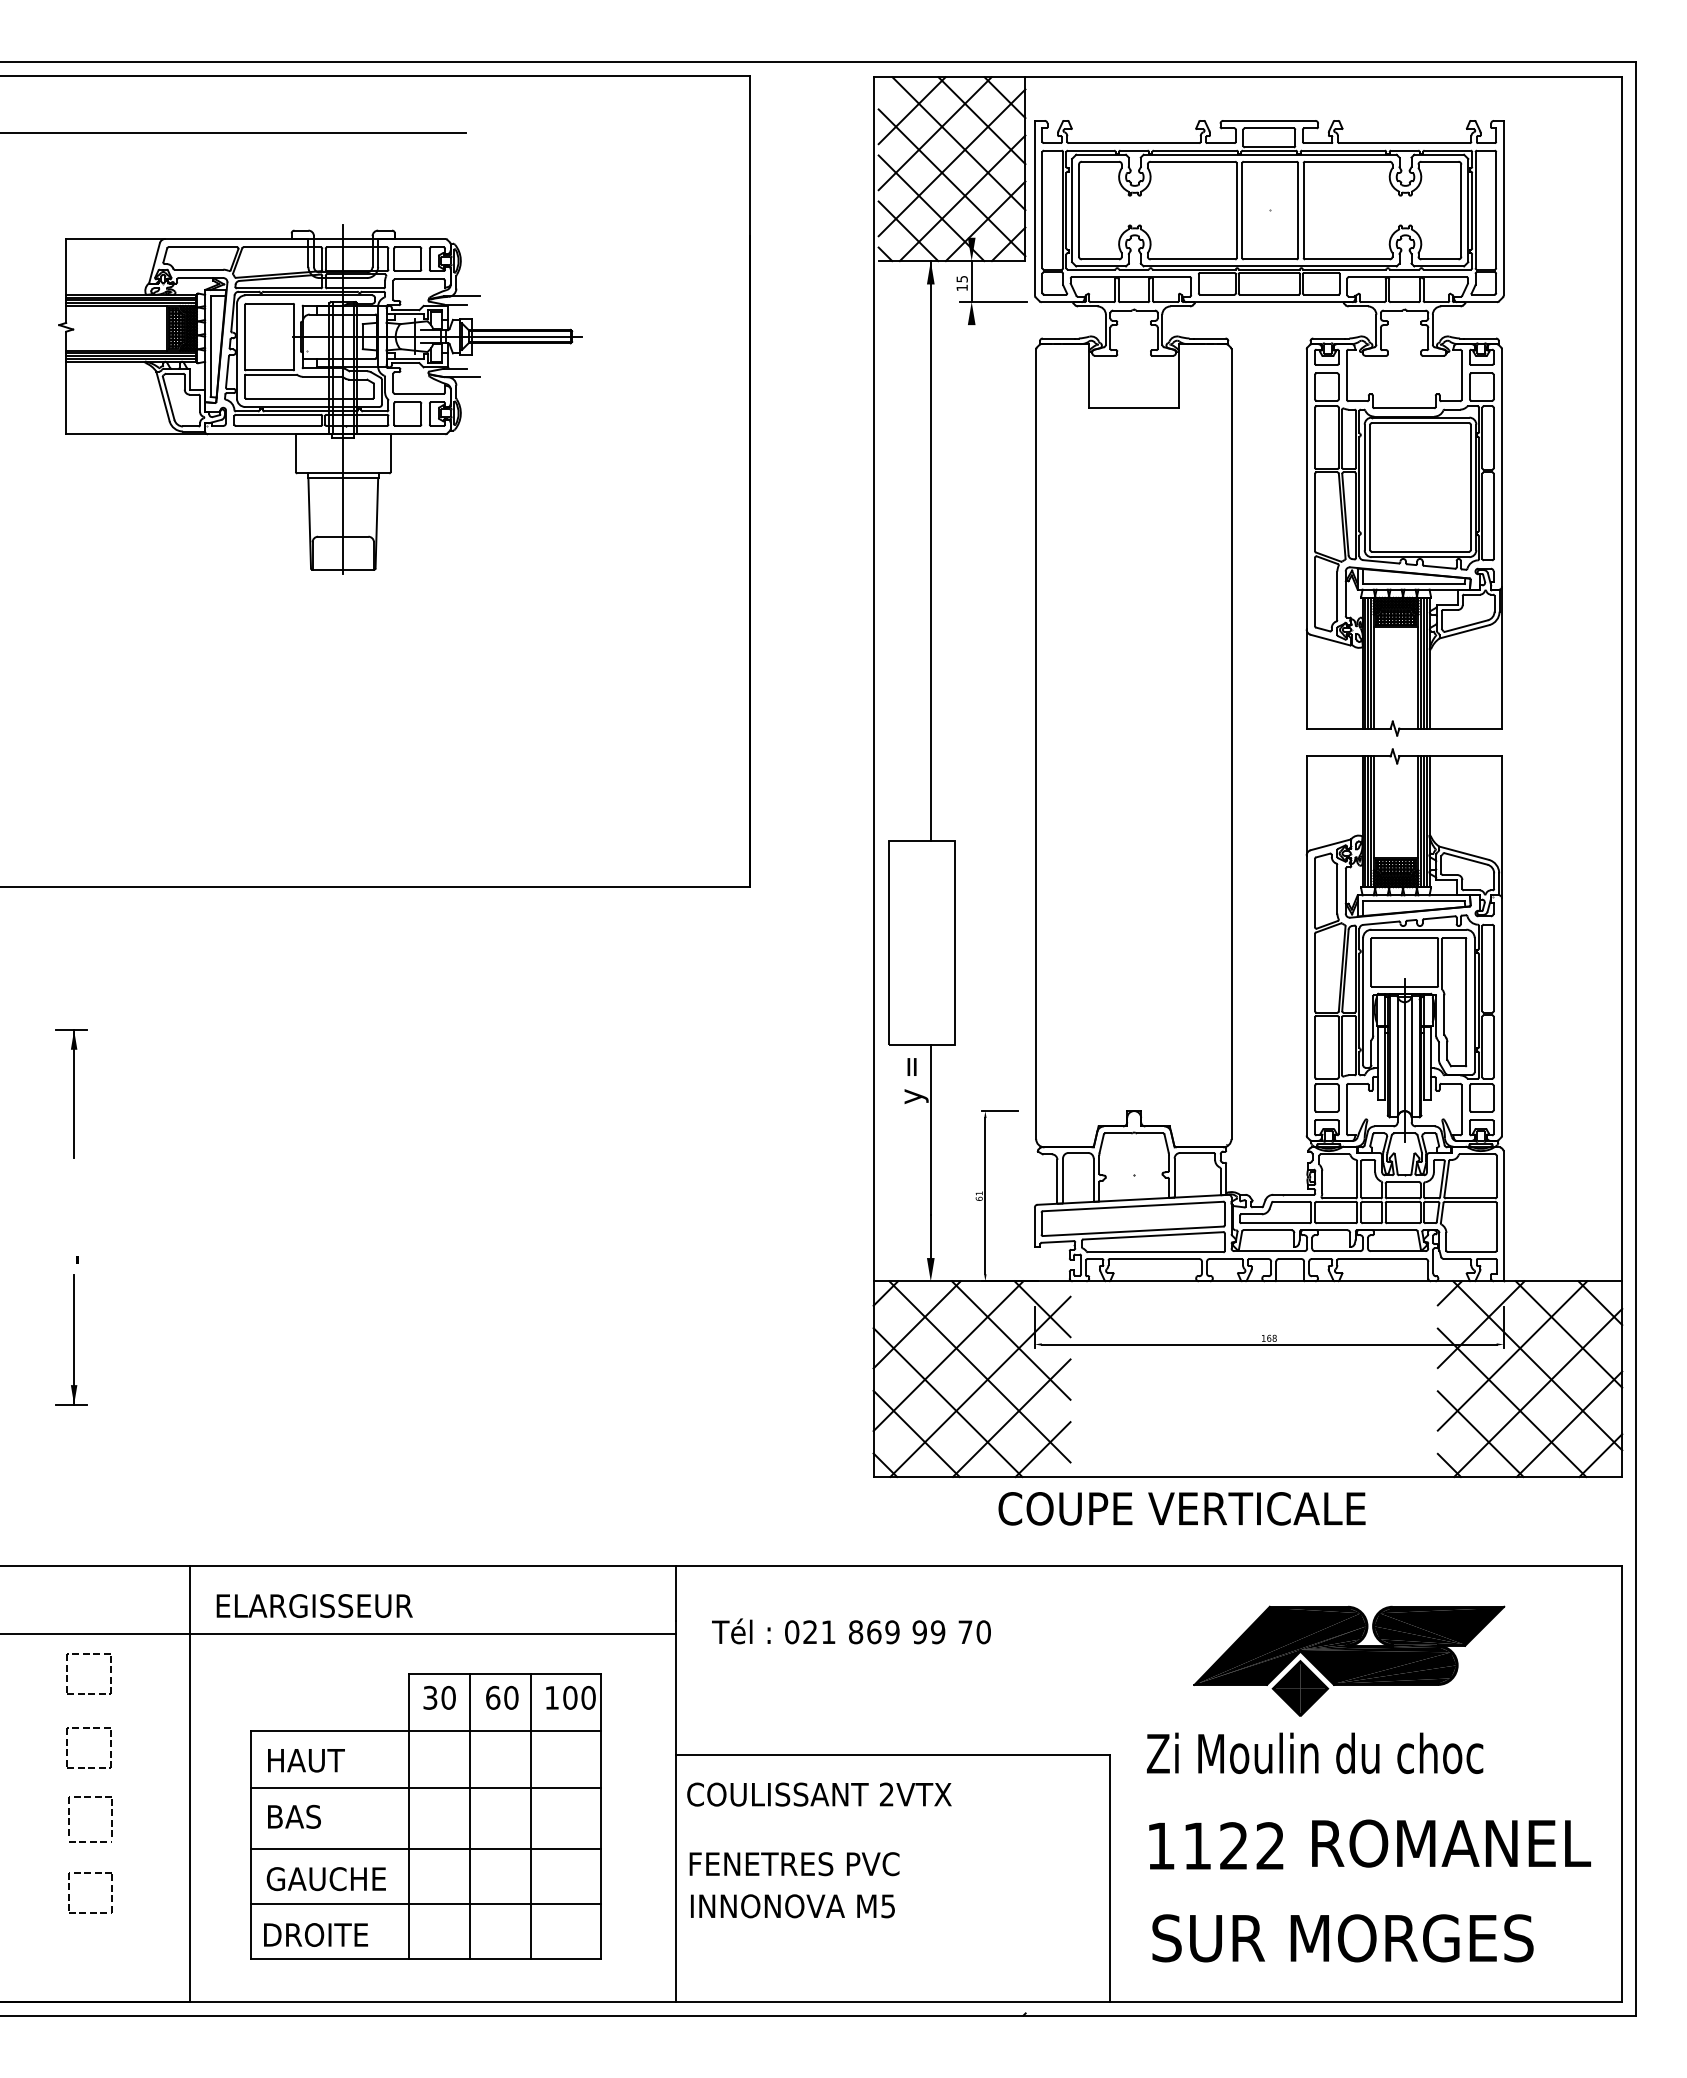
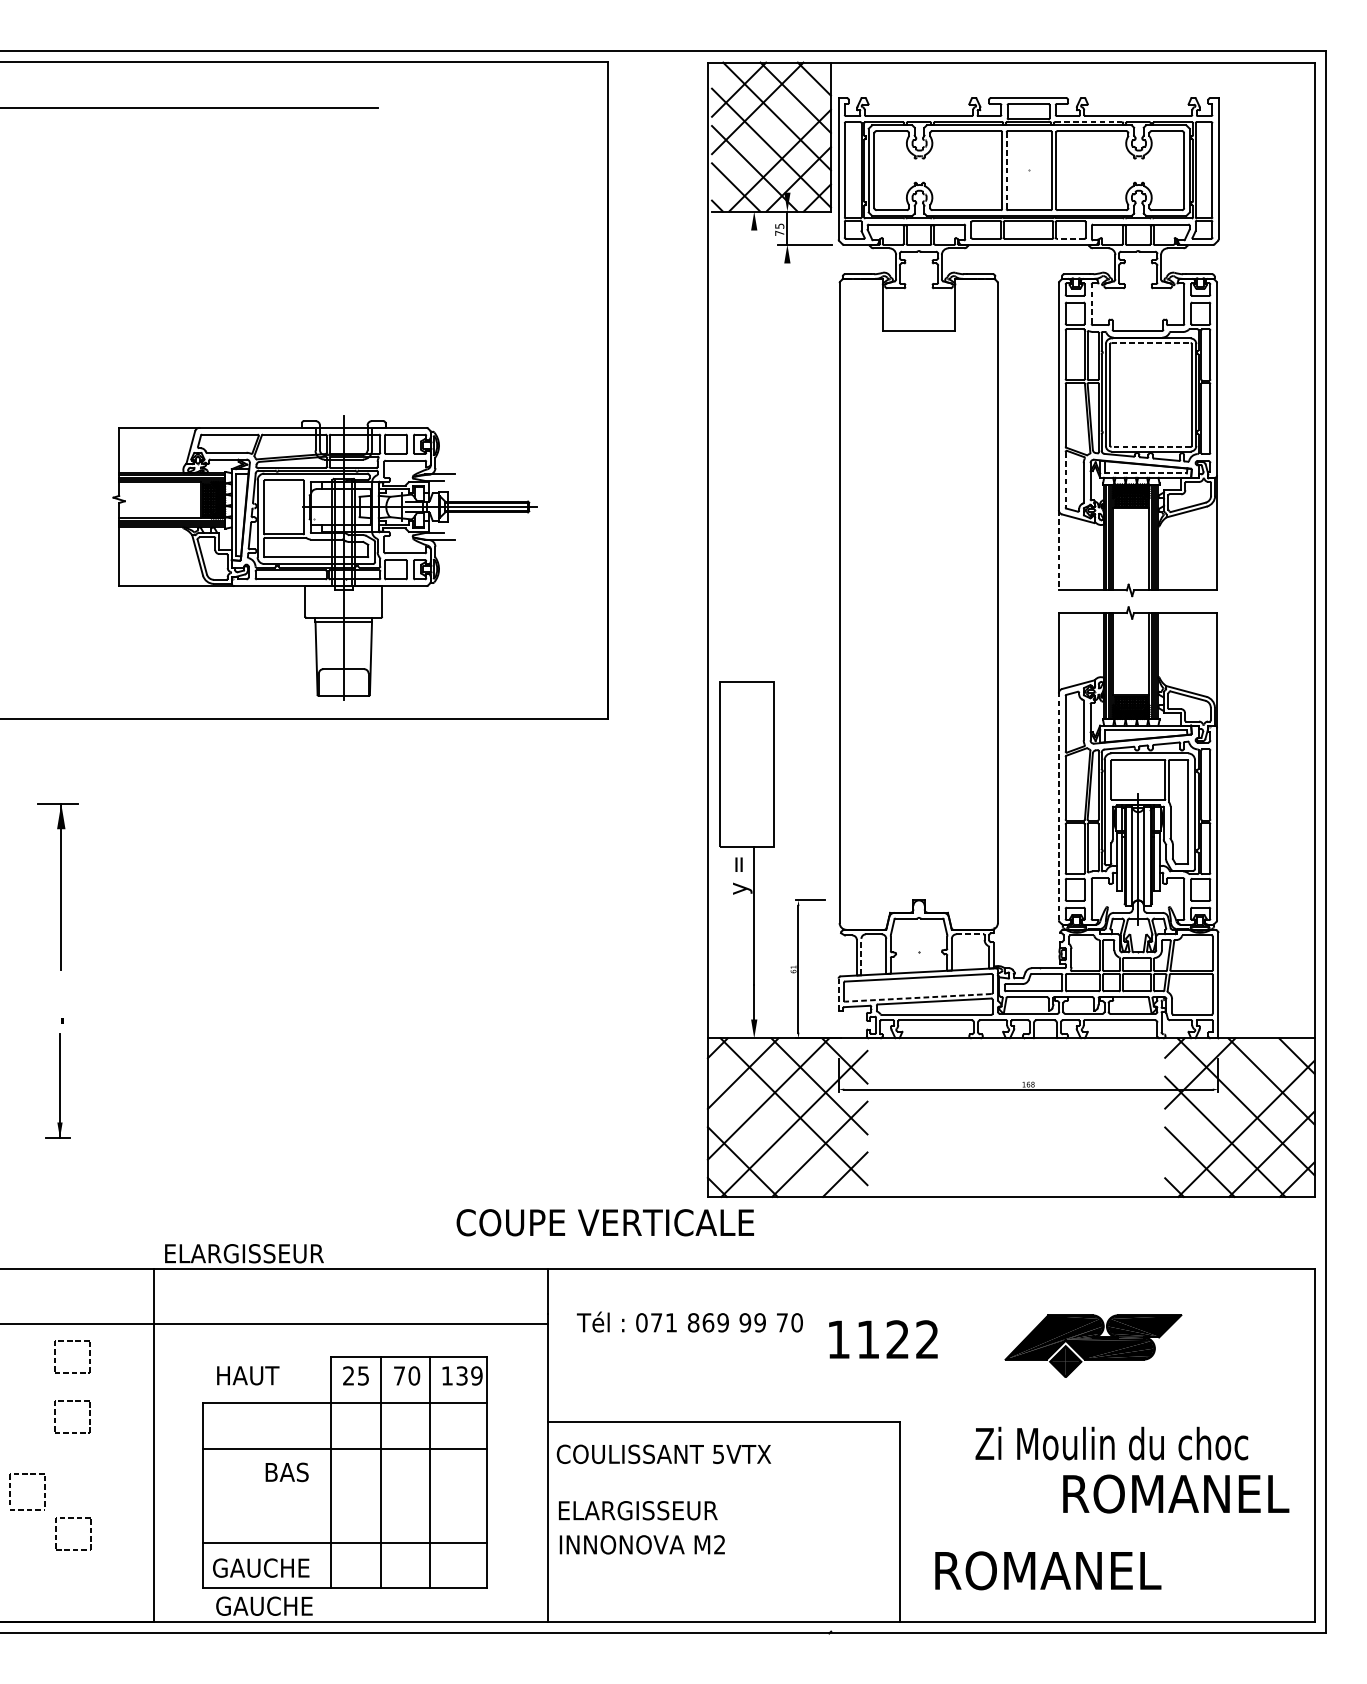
line: (1343, 150) -> (1088, 121), solid -> dashed
line: (951, 162) -> (771, 131), removed
line: (1242, 210) -> (1006, 170), solid -> dashed
text: (961, 287) -> (779, 232), 15 -> 75
line: (1320, 294) -> (1070, 238), solid -> dashed
line: (1347, 374) -> (1091, 303), solid -> dashed
part: (320, 399) -> (325, 557), moved
line: (1420, 423) -> (1151, 343), solid -> dashed
line: (930, 550) -> (754, 446), removed
line: (1420, 551) -> (1151, 446), solid -> dashed
line: (1414, 584) -> (1146, 473), solid -> dashed
line: (1315, 592) -> (1066, 480), solid -> dashed
line: (1306, 679) -> (1058, 550), solid -> dashed
line: (1306, 995) -> (1058, 806), solid -> dashed
part: (71, 1093) -> (57, 886), size x1.6
line: (1196, 1152) -> (969, 933), solid -> dashed
line: (1063, 1180) -> (861, 956), solid -> dashed
line: (1034, 1227) -> (838, 994), solid -> dashed
line: (1132, 1231) -> (917, 998), solid -> dashed
line: (1512, 1355) -> (1225, 1098), removed
line: (947, 1402) -> (767, 1136), removed
text: (1181, 1508) -> (604, 1222), moved
text: (314, 1605) -> (244, 1253), moved
text: (810, 1631) -> (656, 1322), 021 -> 071
part: (1349, 1660) -> (1093, 1345), size x0.7
text: (439, 1697) -> (356, 1375), 30 -> 25
text: (493, 1697) -> (399, 1375), 60 -> 70
text: (579, 1697) -> (469, 1375), 100 -> 139
text: (1315, 1752) -> (1112, 1442), moved
text: (306, 1760) -> (248, 1375), moved
text: (886, 1794) -> (718, 1454), 2VTX -> 5VTX
text: (294, 1816) -> (287, 1472), moved
part: (69, 1819) -> (10, 1492), moved
text: (1216, 1845) -> (883, 1339), moved
line: (425, 1848) -> (344, 1498), removed
text: (795, 1864) -> (644, 1510), FENETRES PVC -> ELARGISSEUR
text: (325, 1879) -> (263, 1606), moved
text: (887, 1906) -> (719, 1545), M5 -> M2
text: (321, 1934) -> (260, 1567), DROITE -> GAUCHE
text: (1342, 1938) -> (1087, 1570), SUR MORGES -> ROMANEL

